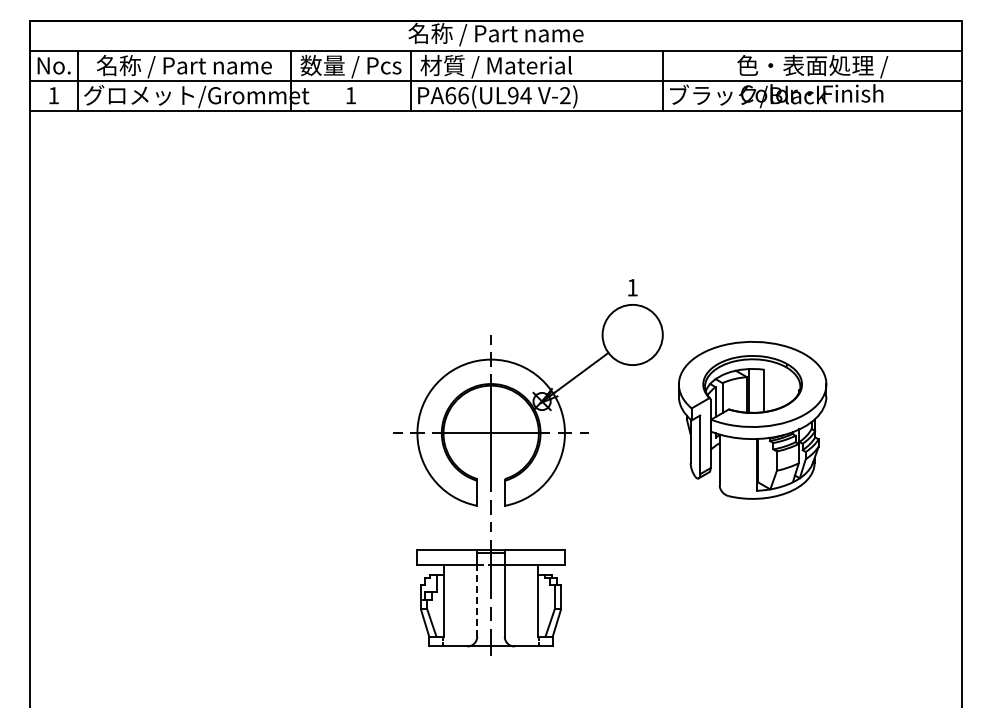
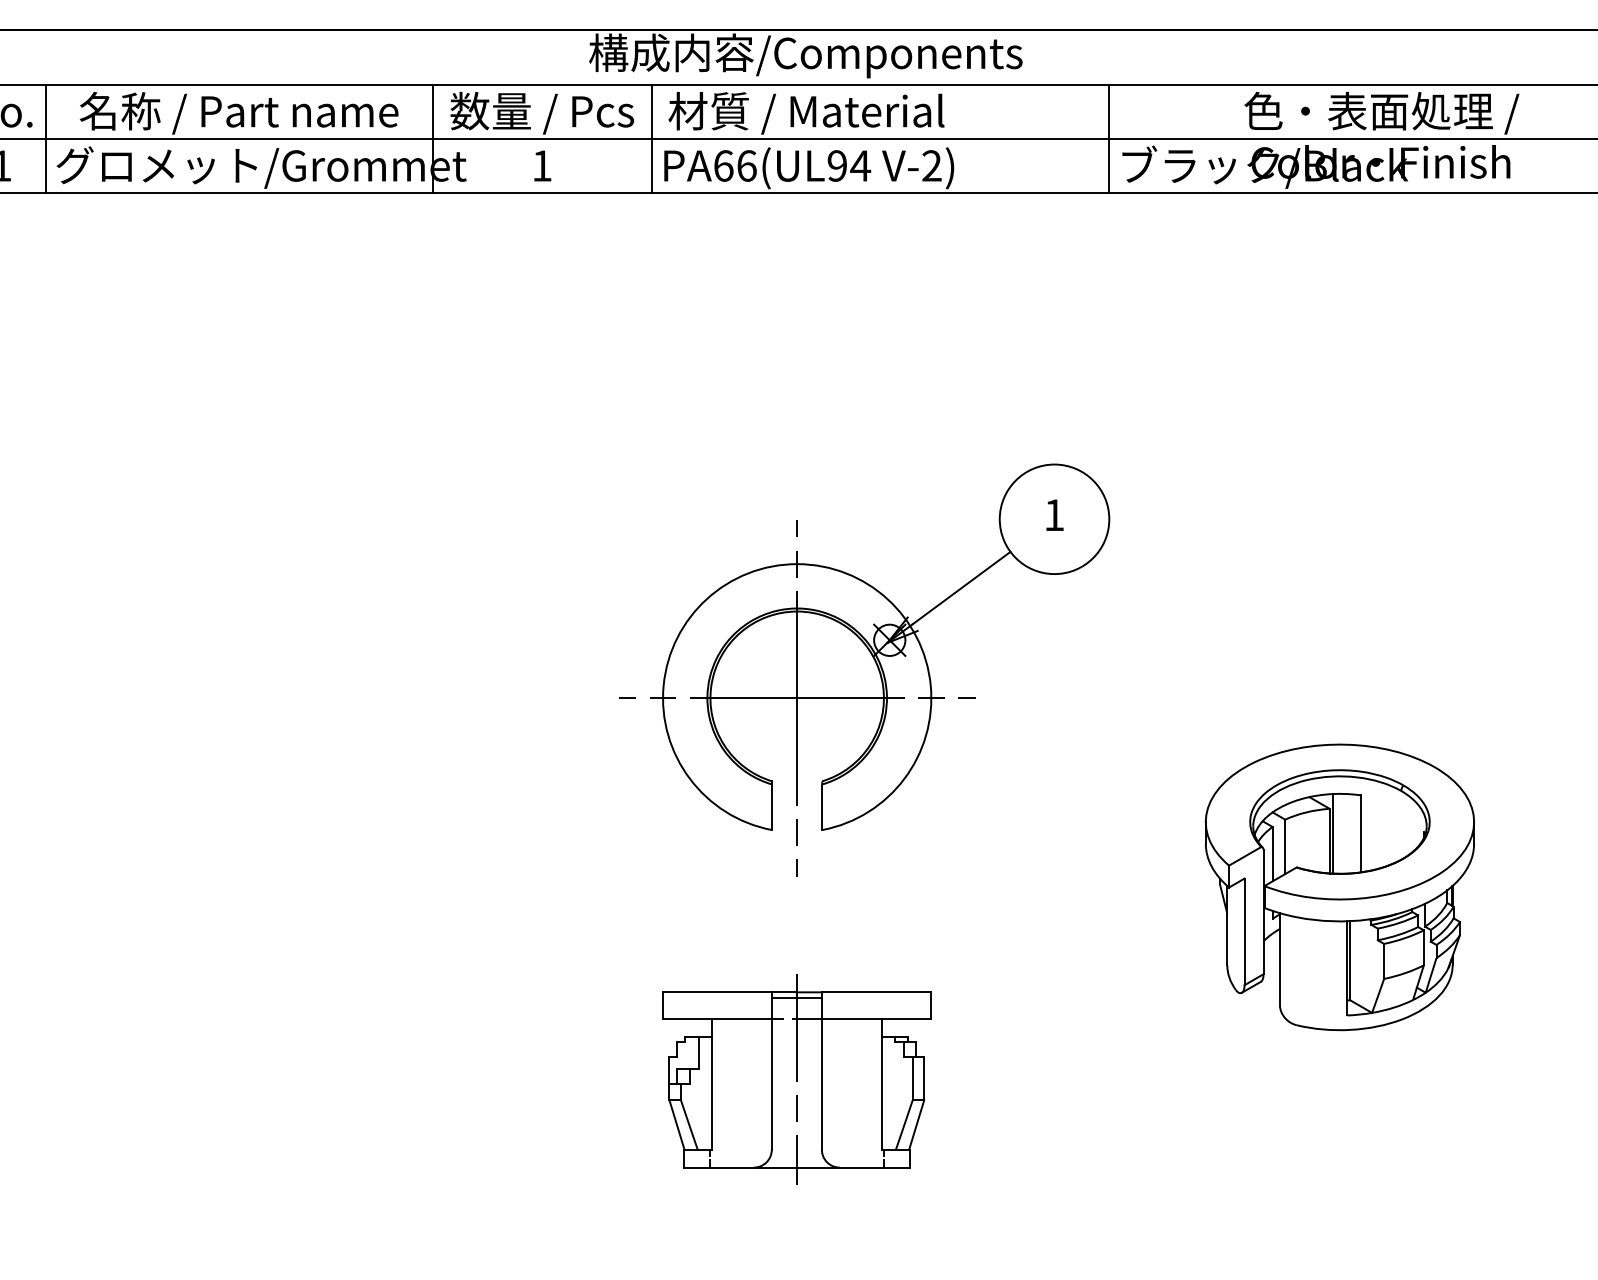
text: (495, 34) -> (805, 54), 名称 / Part name -> 構成内容/Components
part: (528, 417) -> (865, 669), moved
part: (752, 420) -> (1339, 887), moved
line: (477, 600) -> (772, 1084), dashed -> solid

